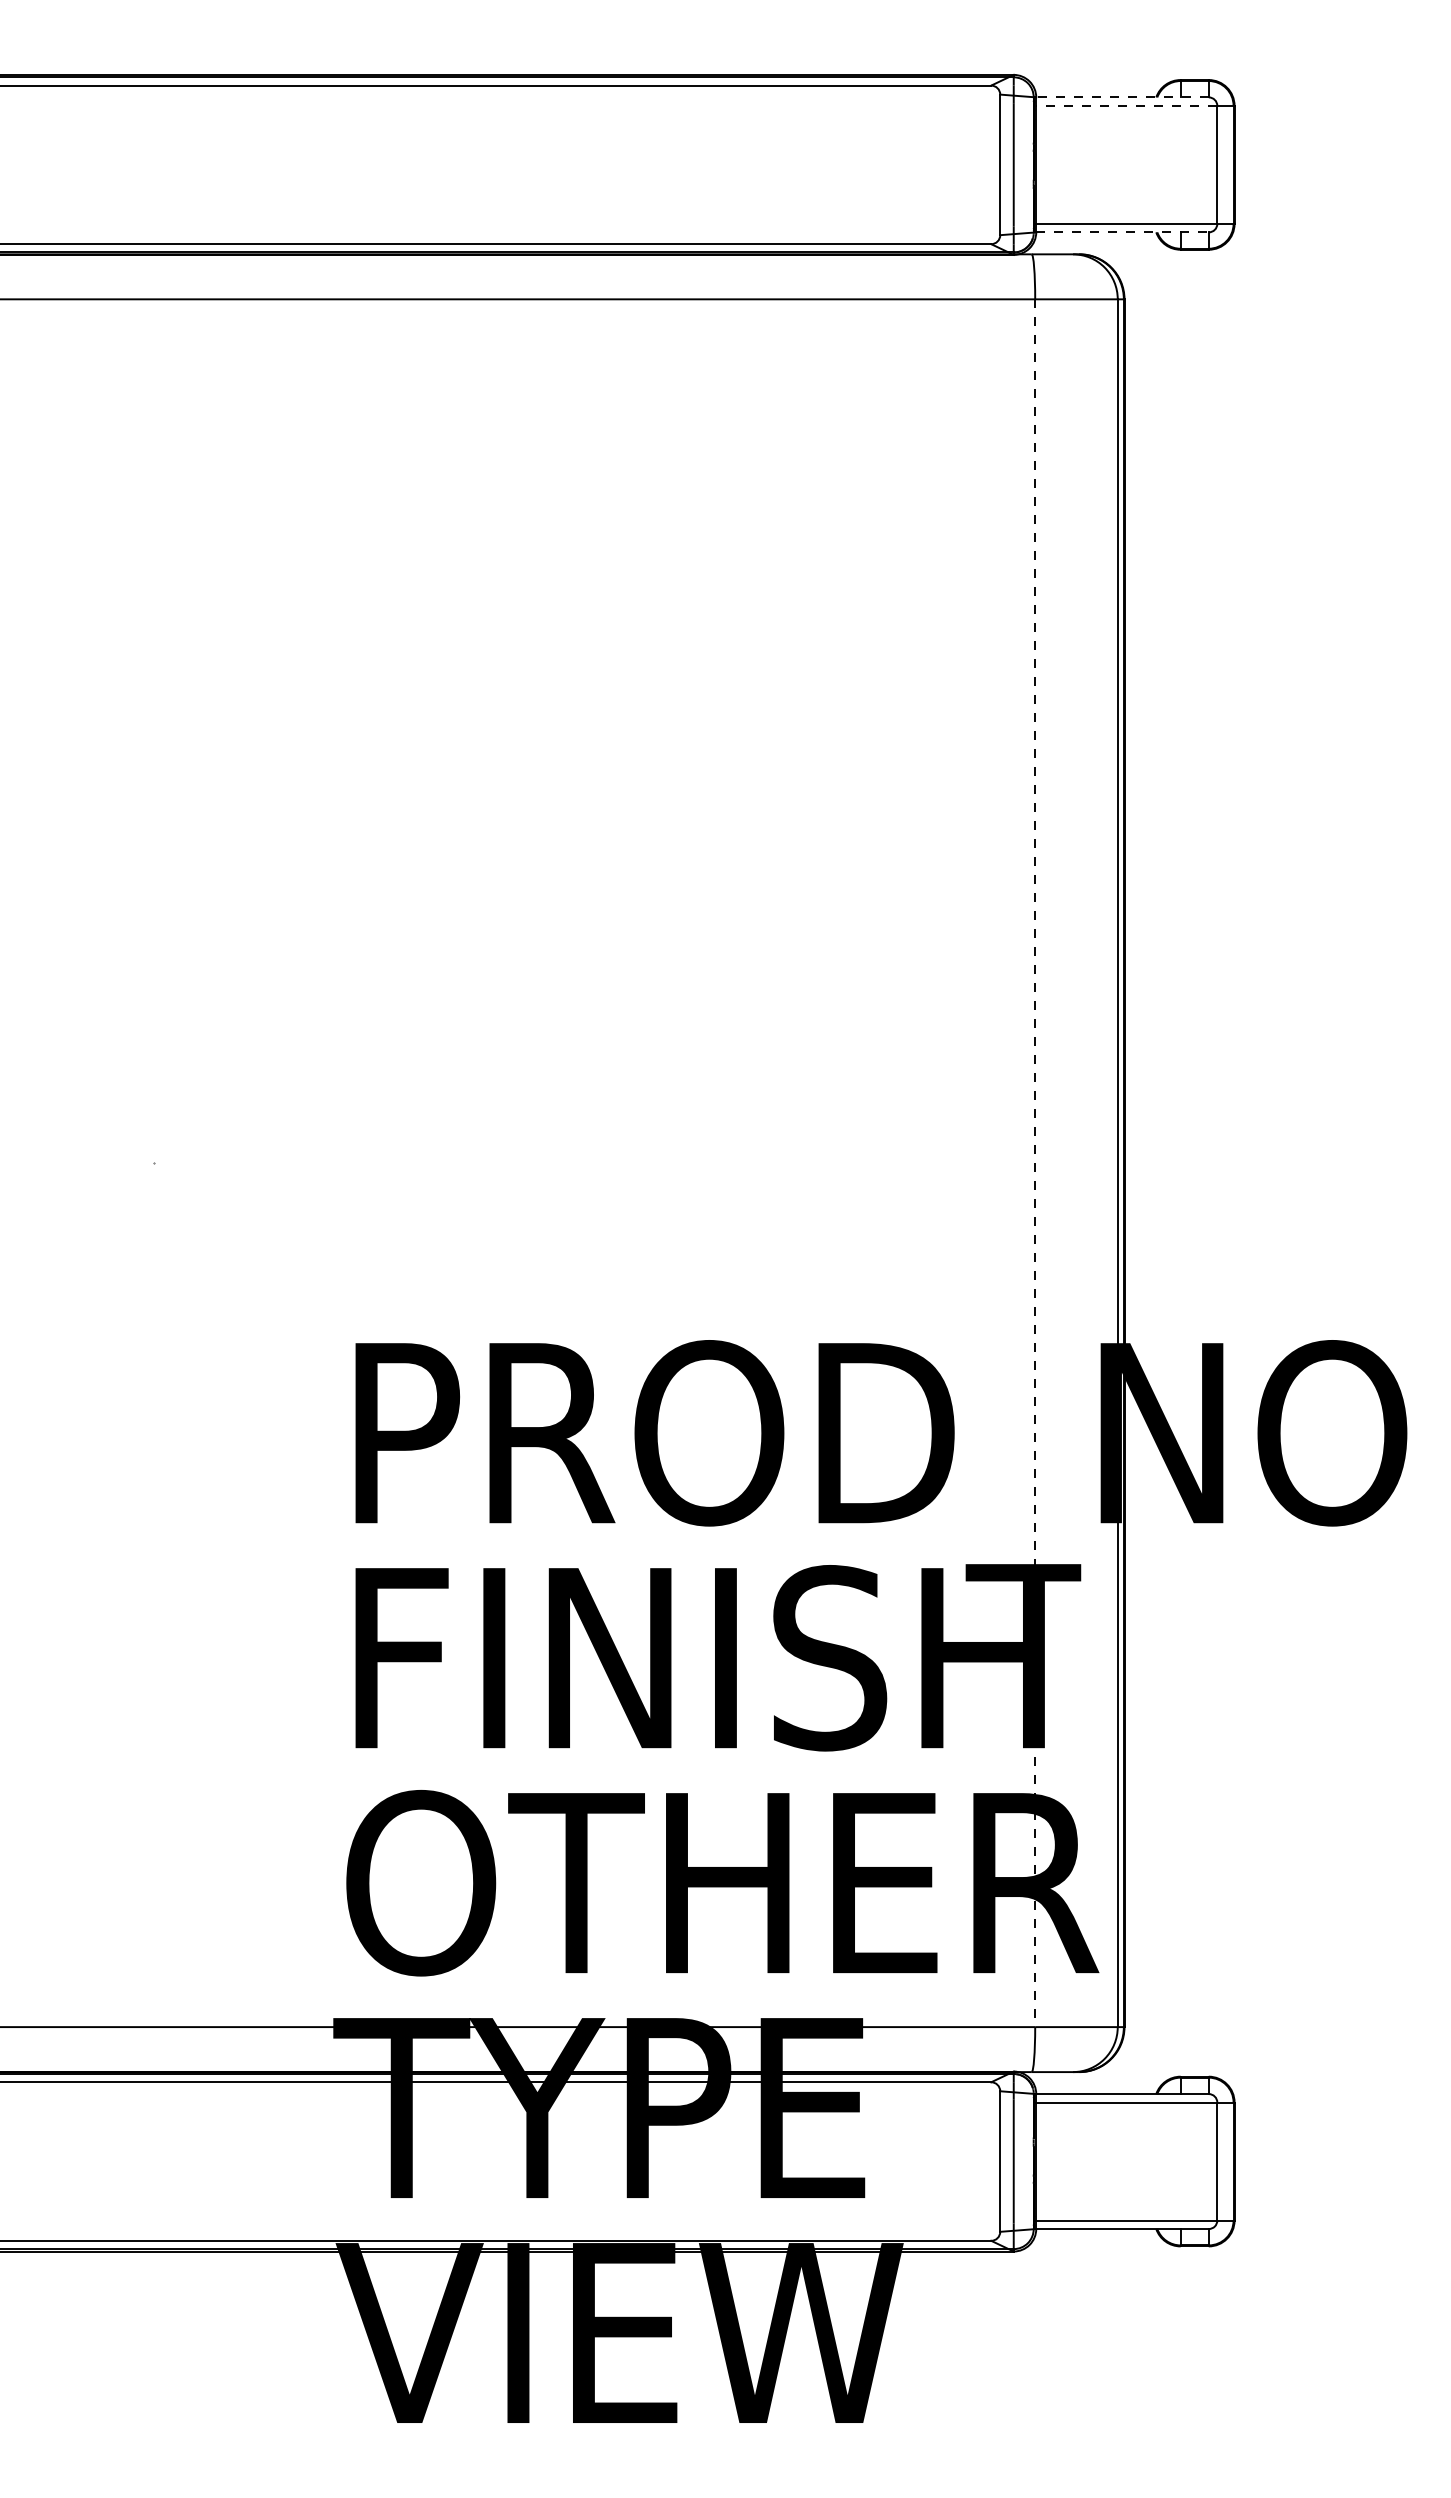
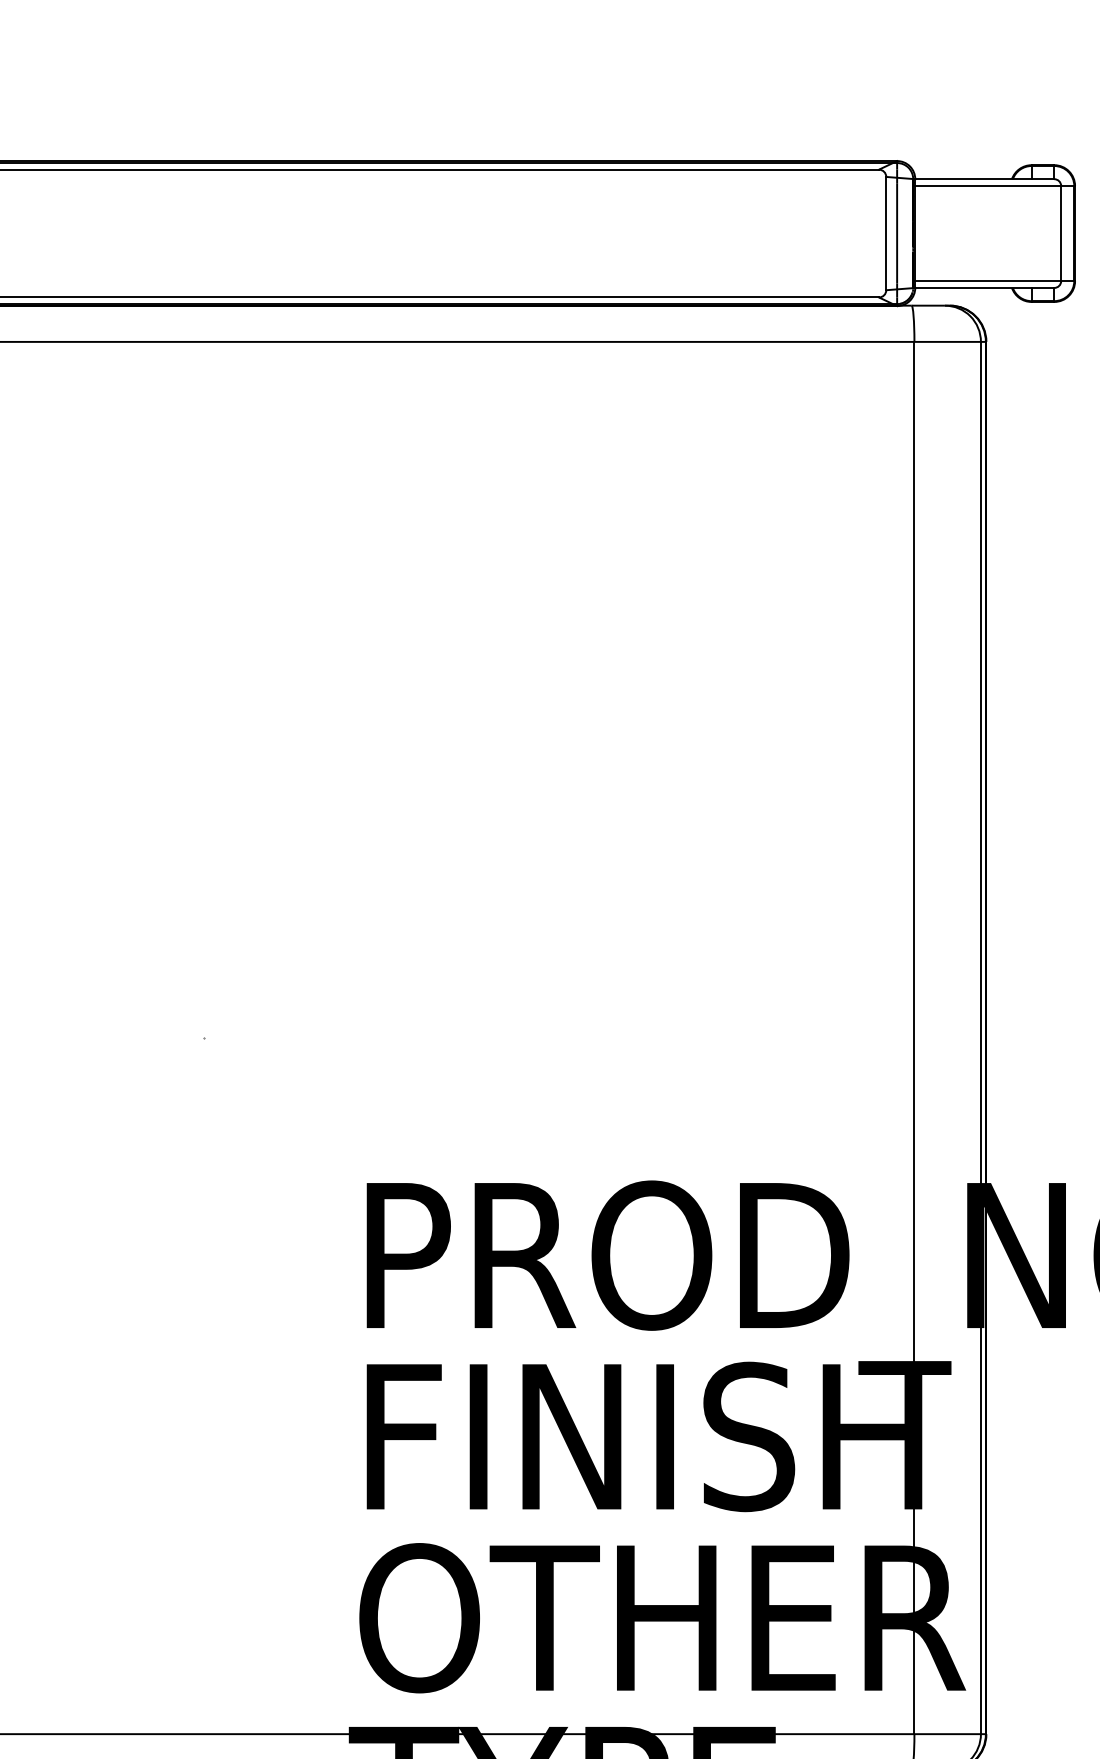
line: (1122, 97) -> (984, 179), dashed -> solid
line: (1126, 105) -> (988, 185), dashed -> solid
line: (1123, 232) -> (985, 288), dashed -> solid
line: (1035, 1163) -> (914, 1038), dashed -> solid

